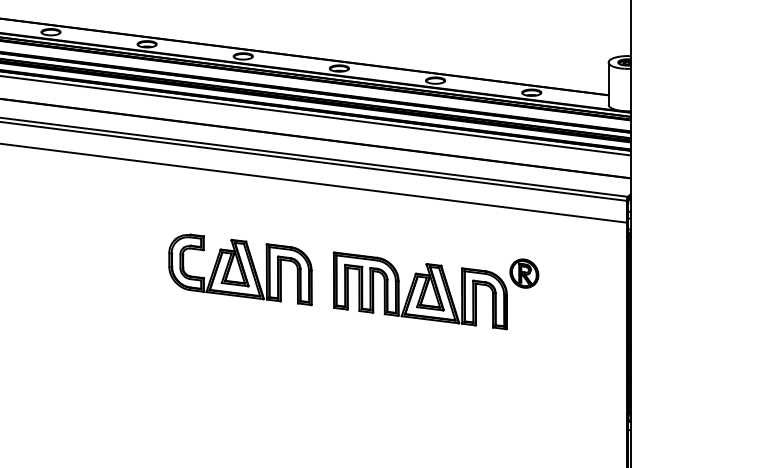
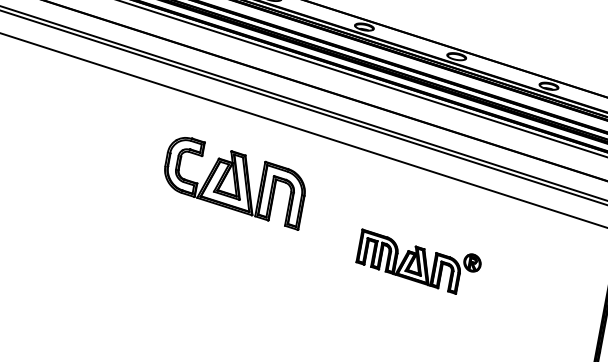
part: (240, 269) -> (234, 181), moved
part: (435, 290) -> (418, 262), size x0.6

